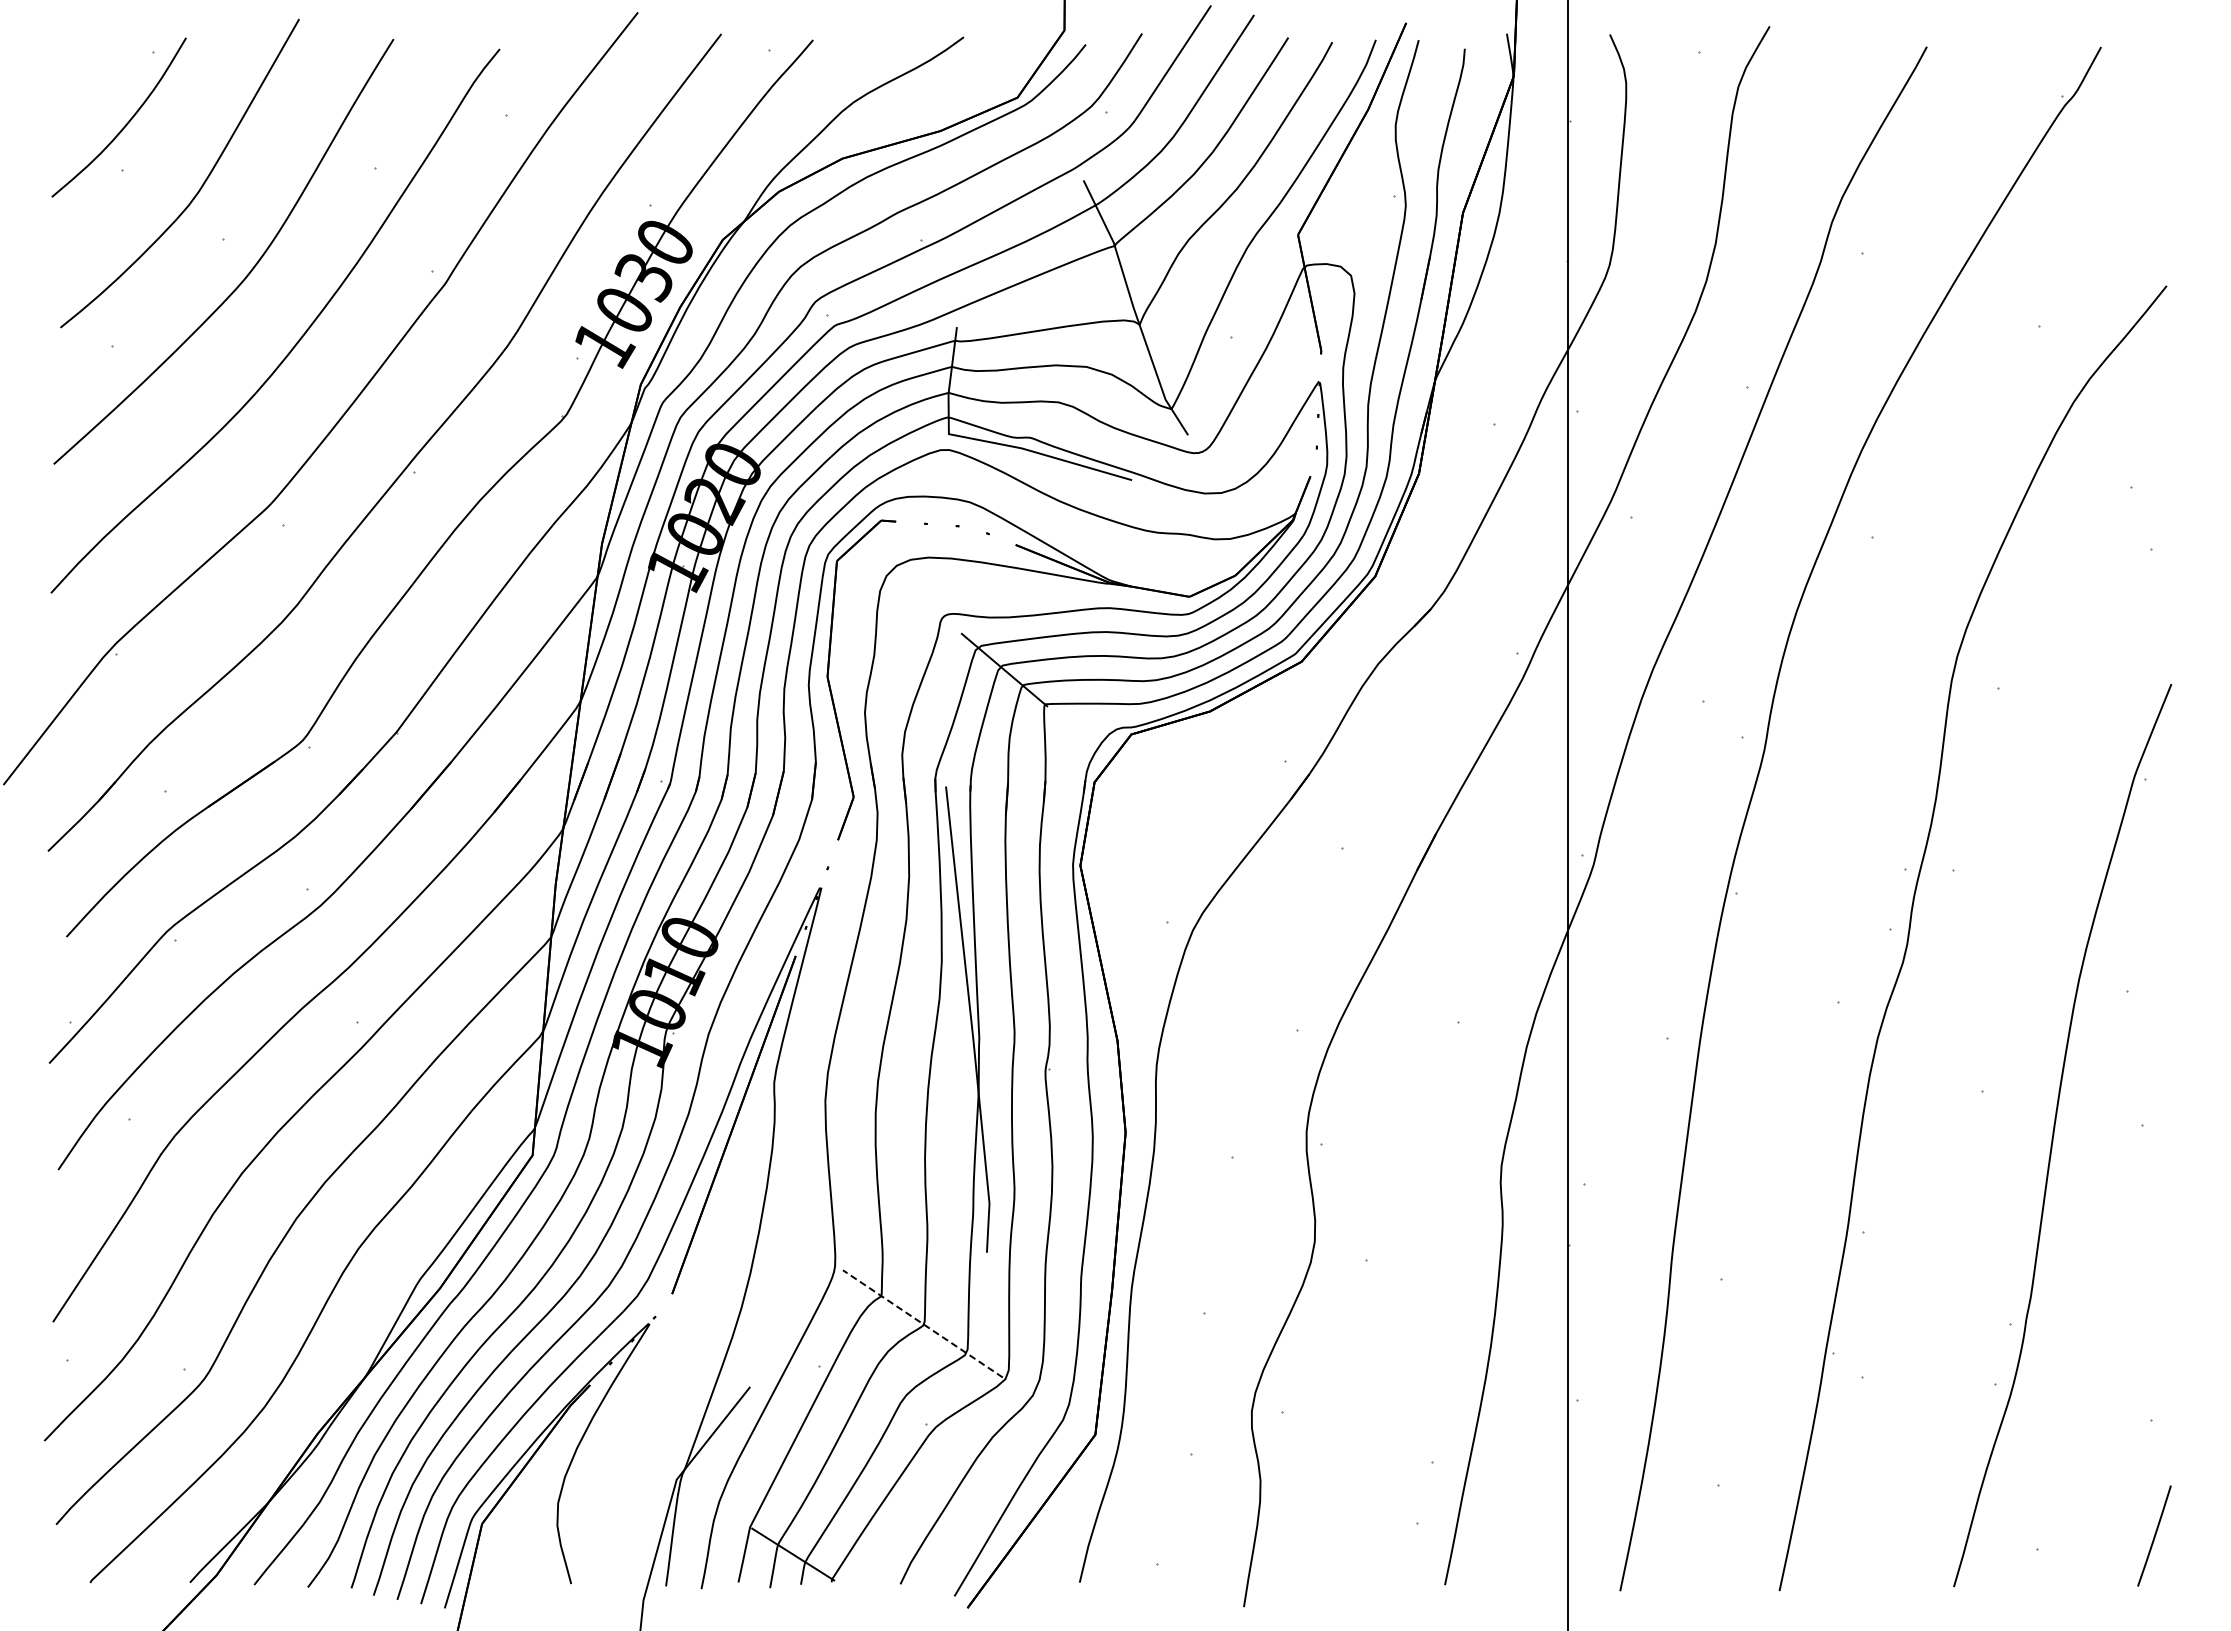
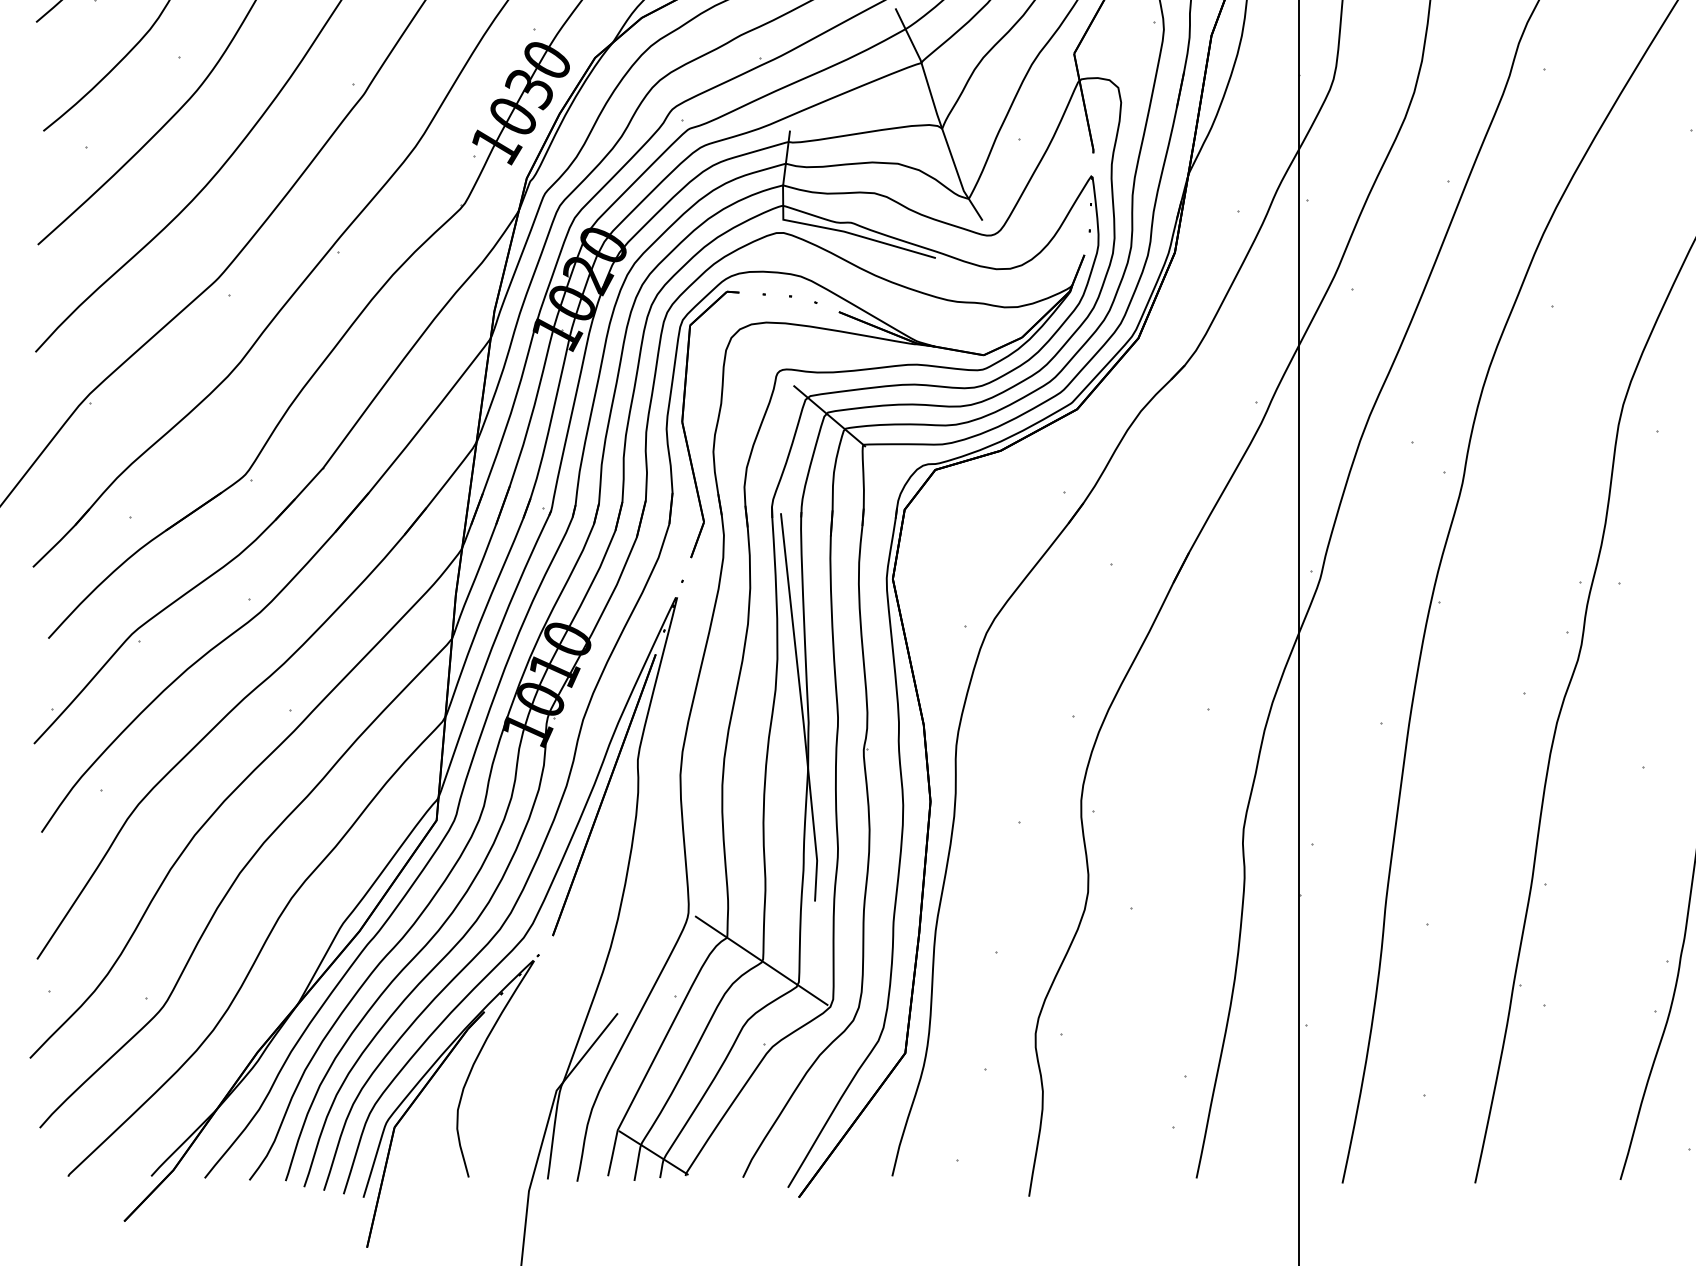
line: (922, 1323) -> (761, 960), dashed -> solid

